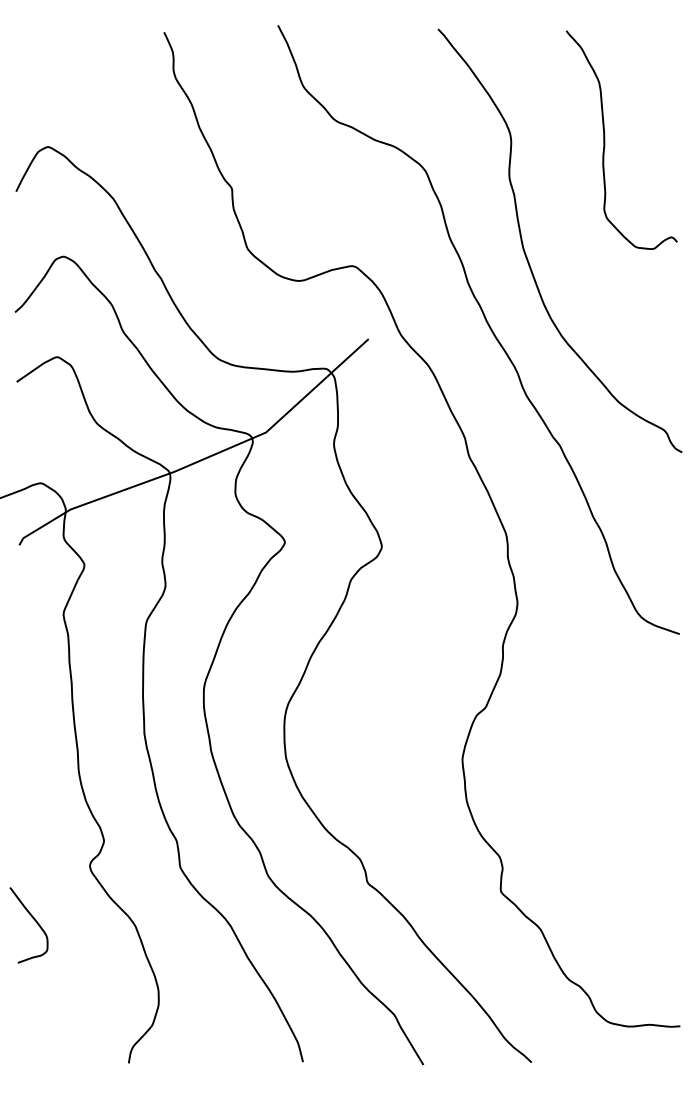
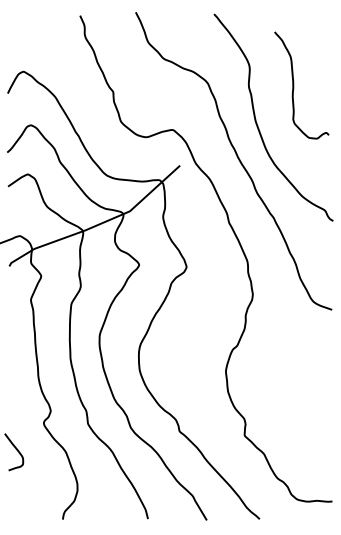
curve: (606, 140) -> (294, 85), moved

